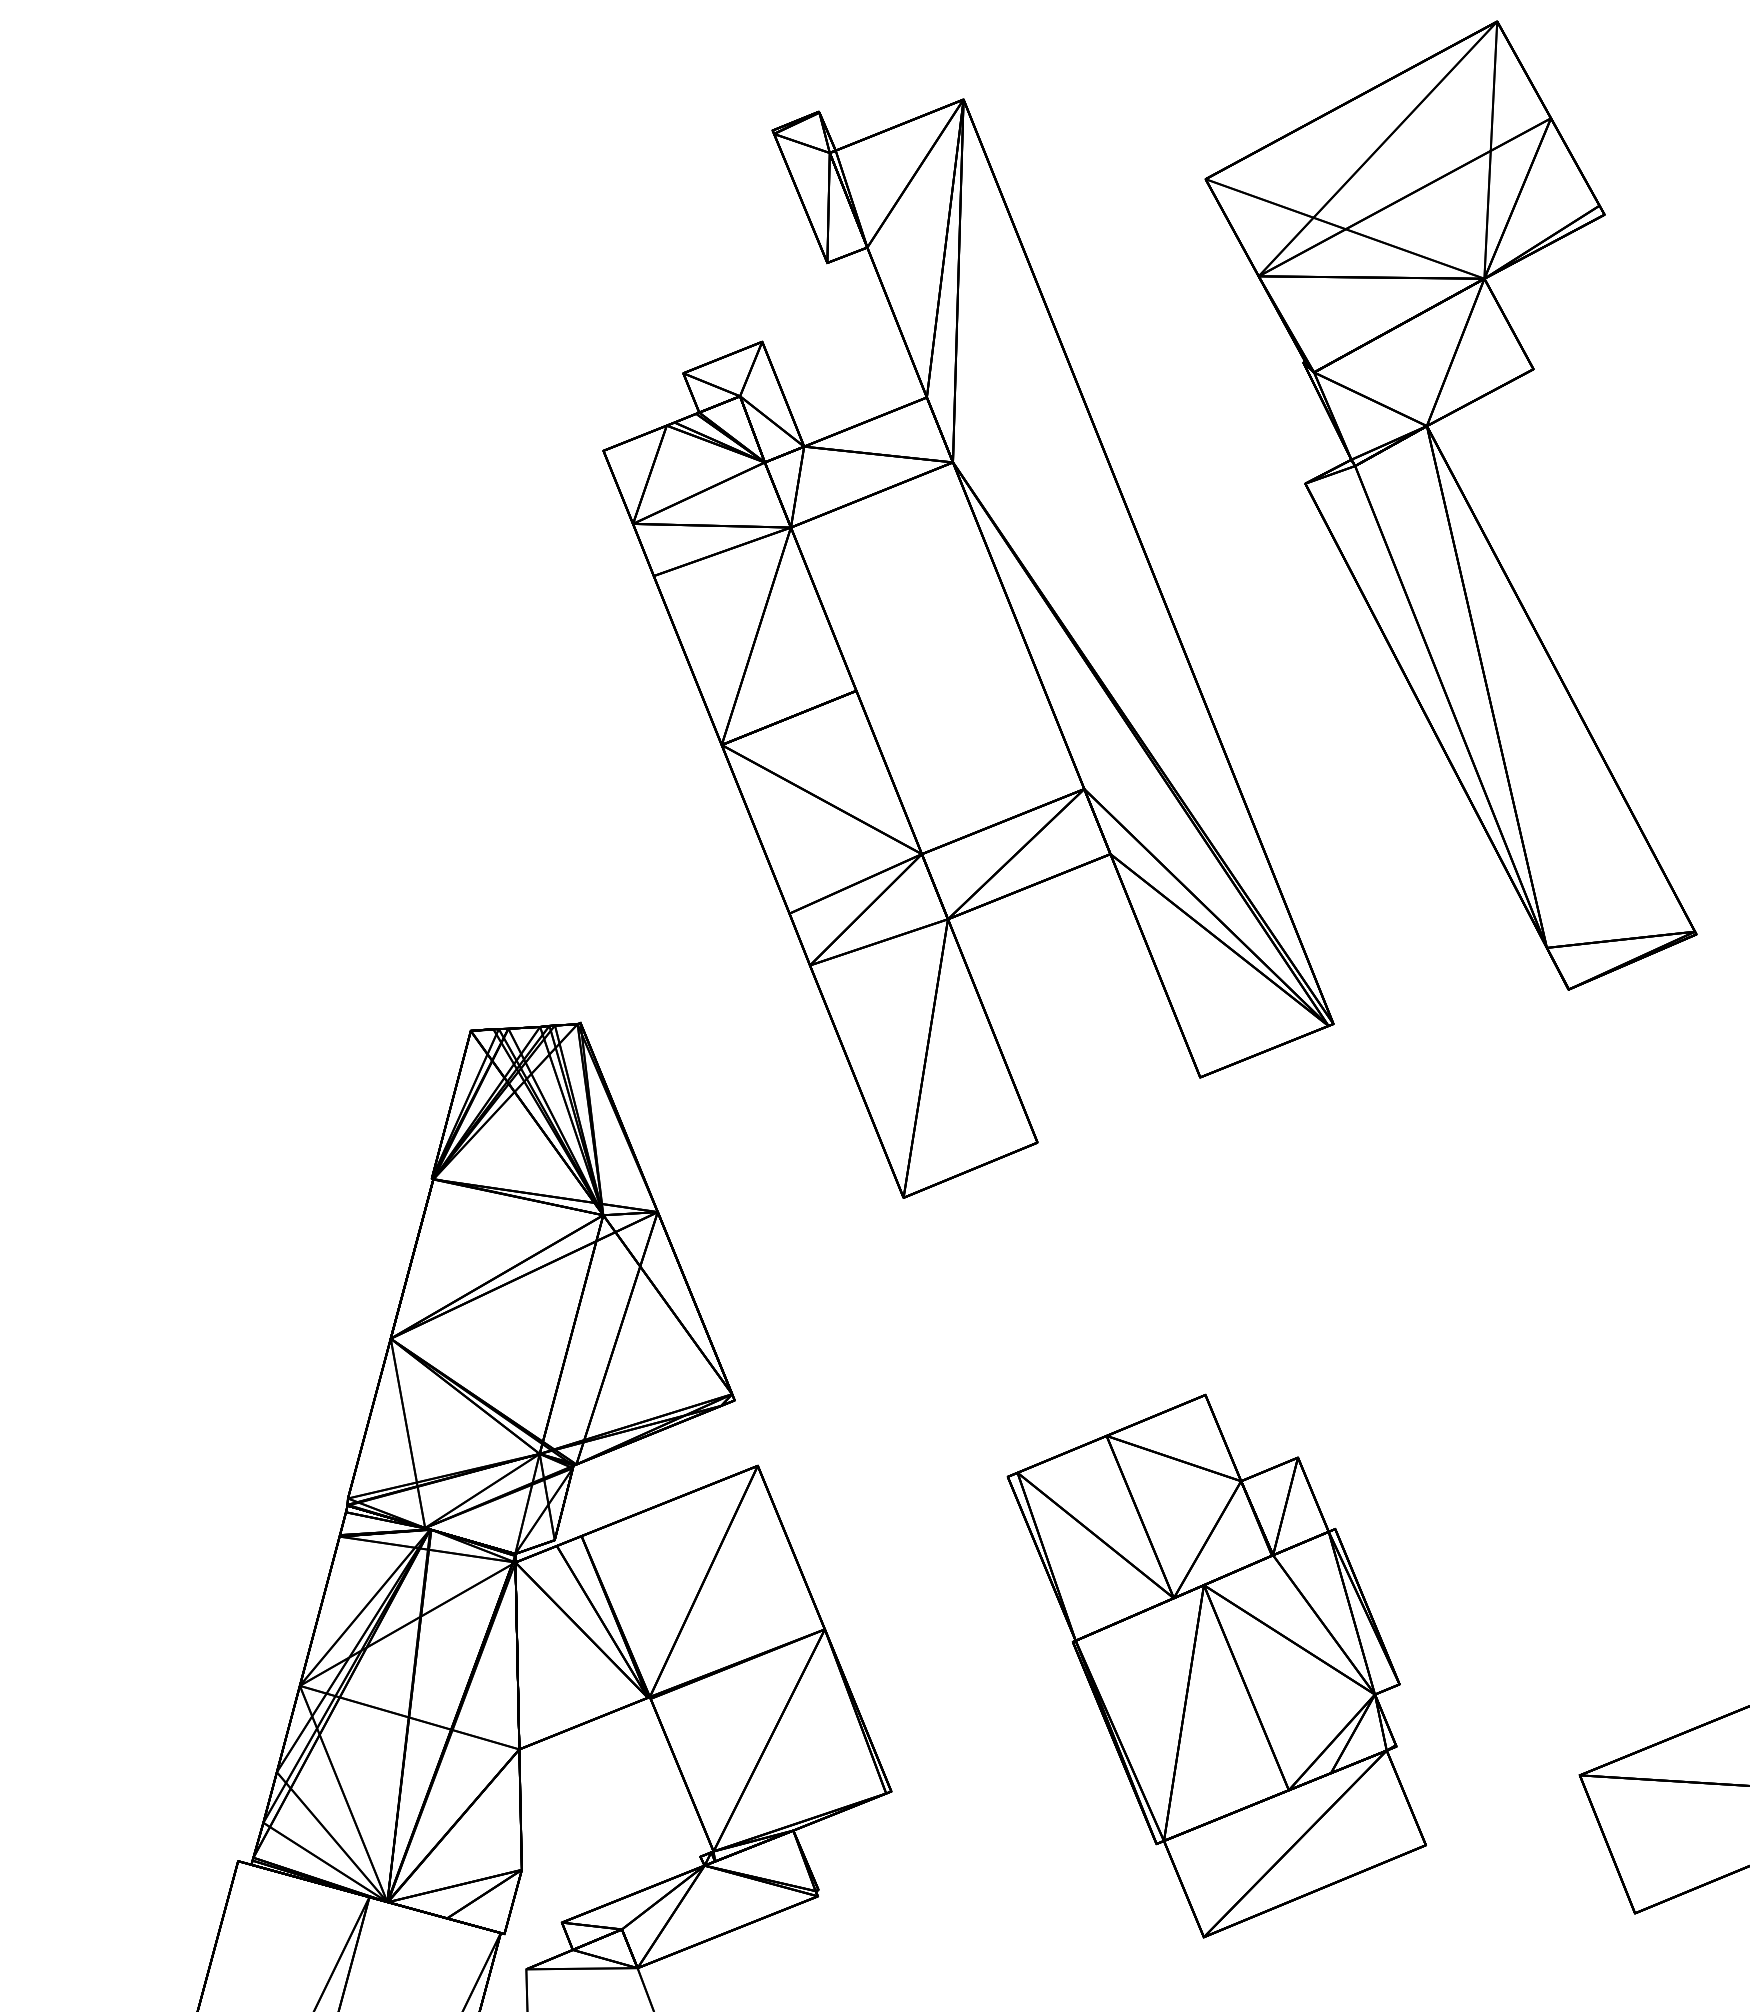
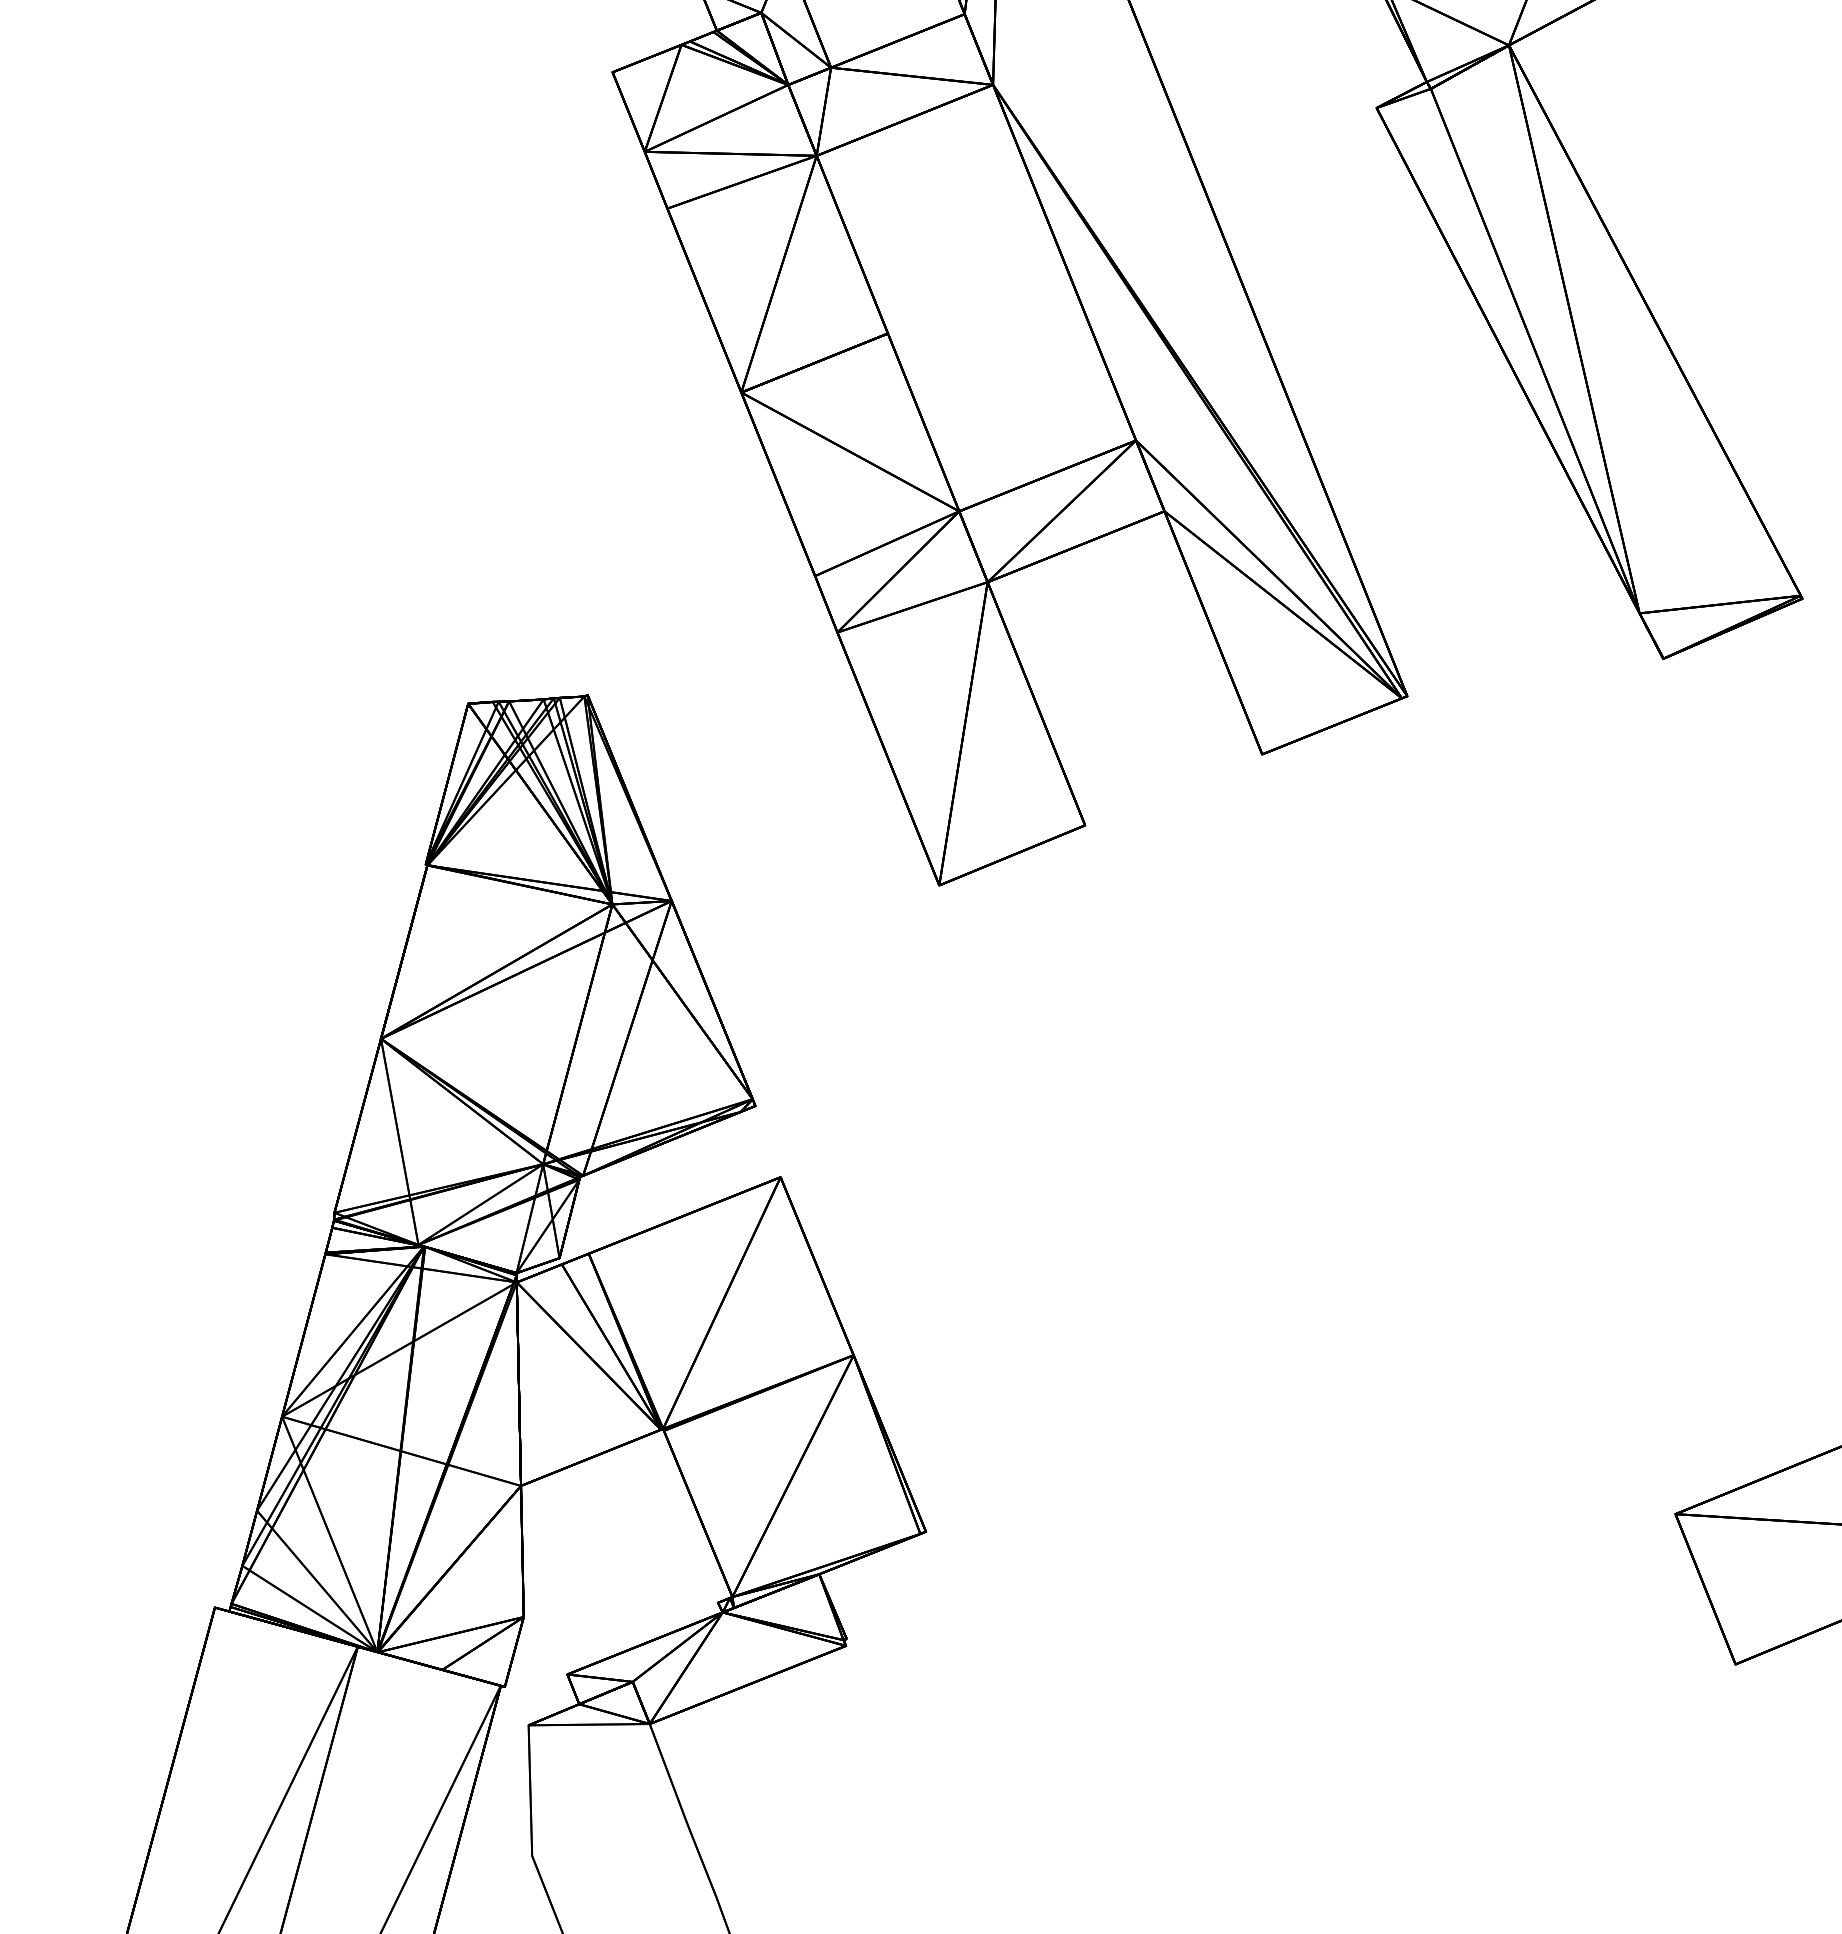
part: (1216, 1665) -> (1279, 1394), removed

